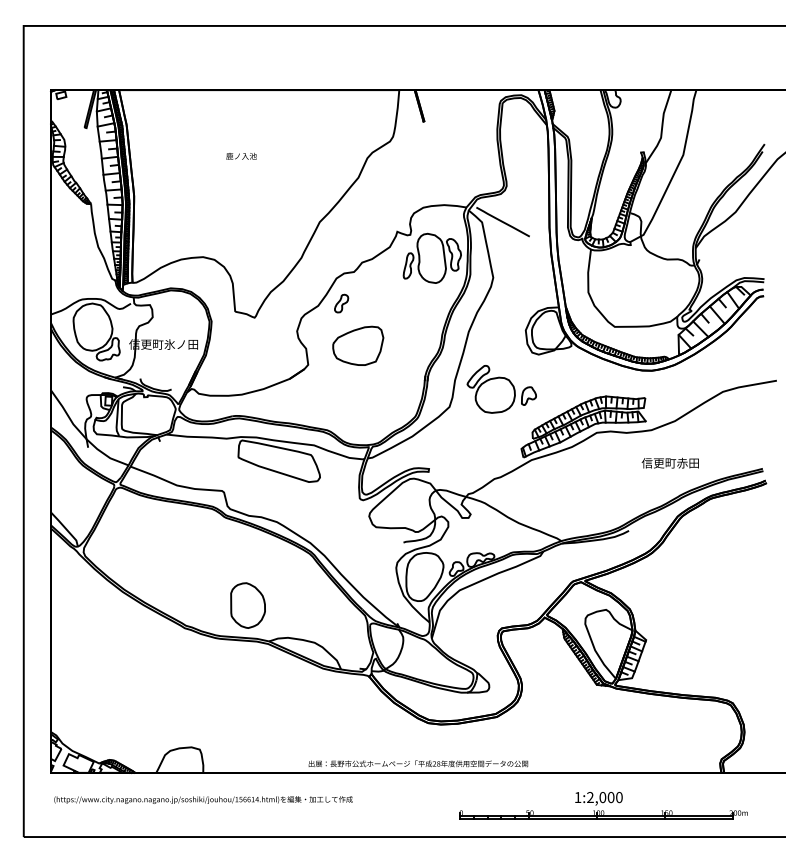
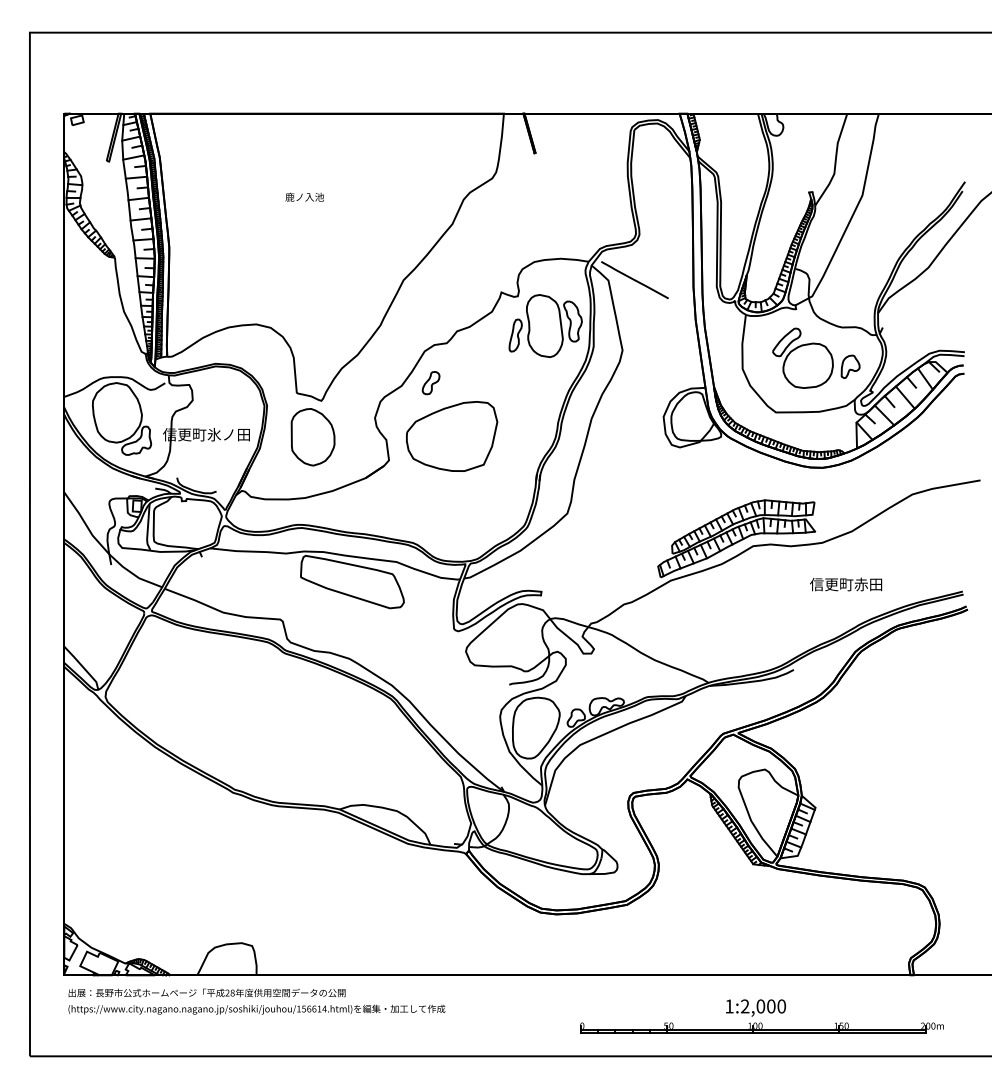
part: (358, 345) -> (452, 436), size x1.43
part: (501, 388) -> (816, 357), moved
part: (247, 605) -> (312, 437), moved
text: (417, 763) -> (206, 992), moved

